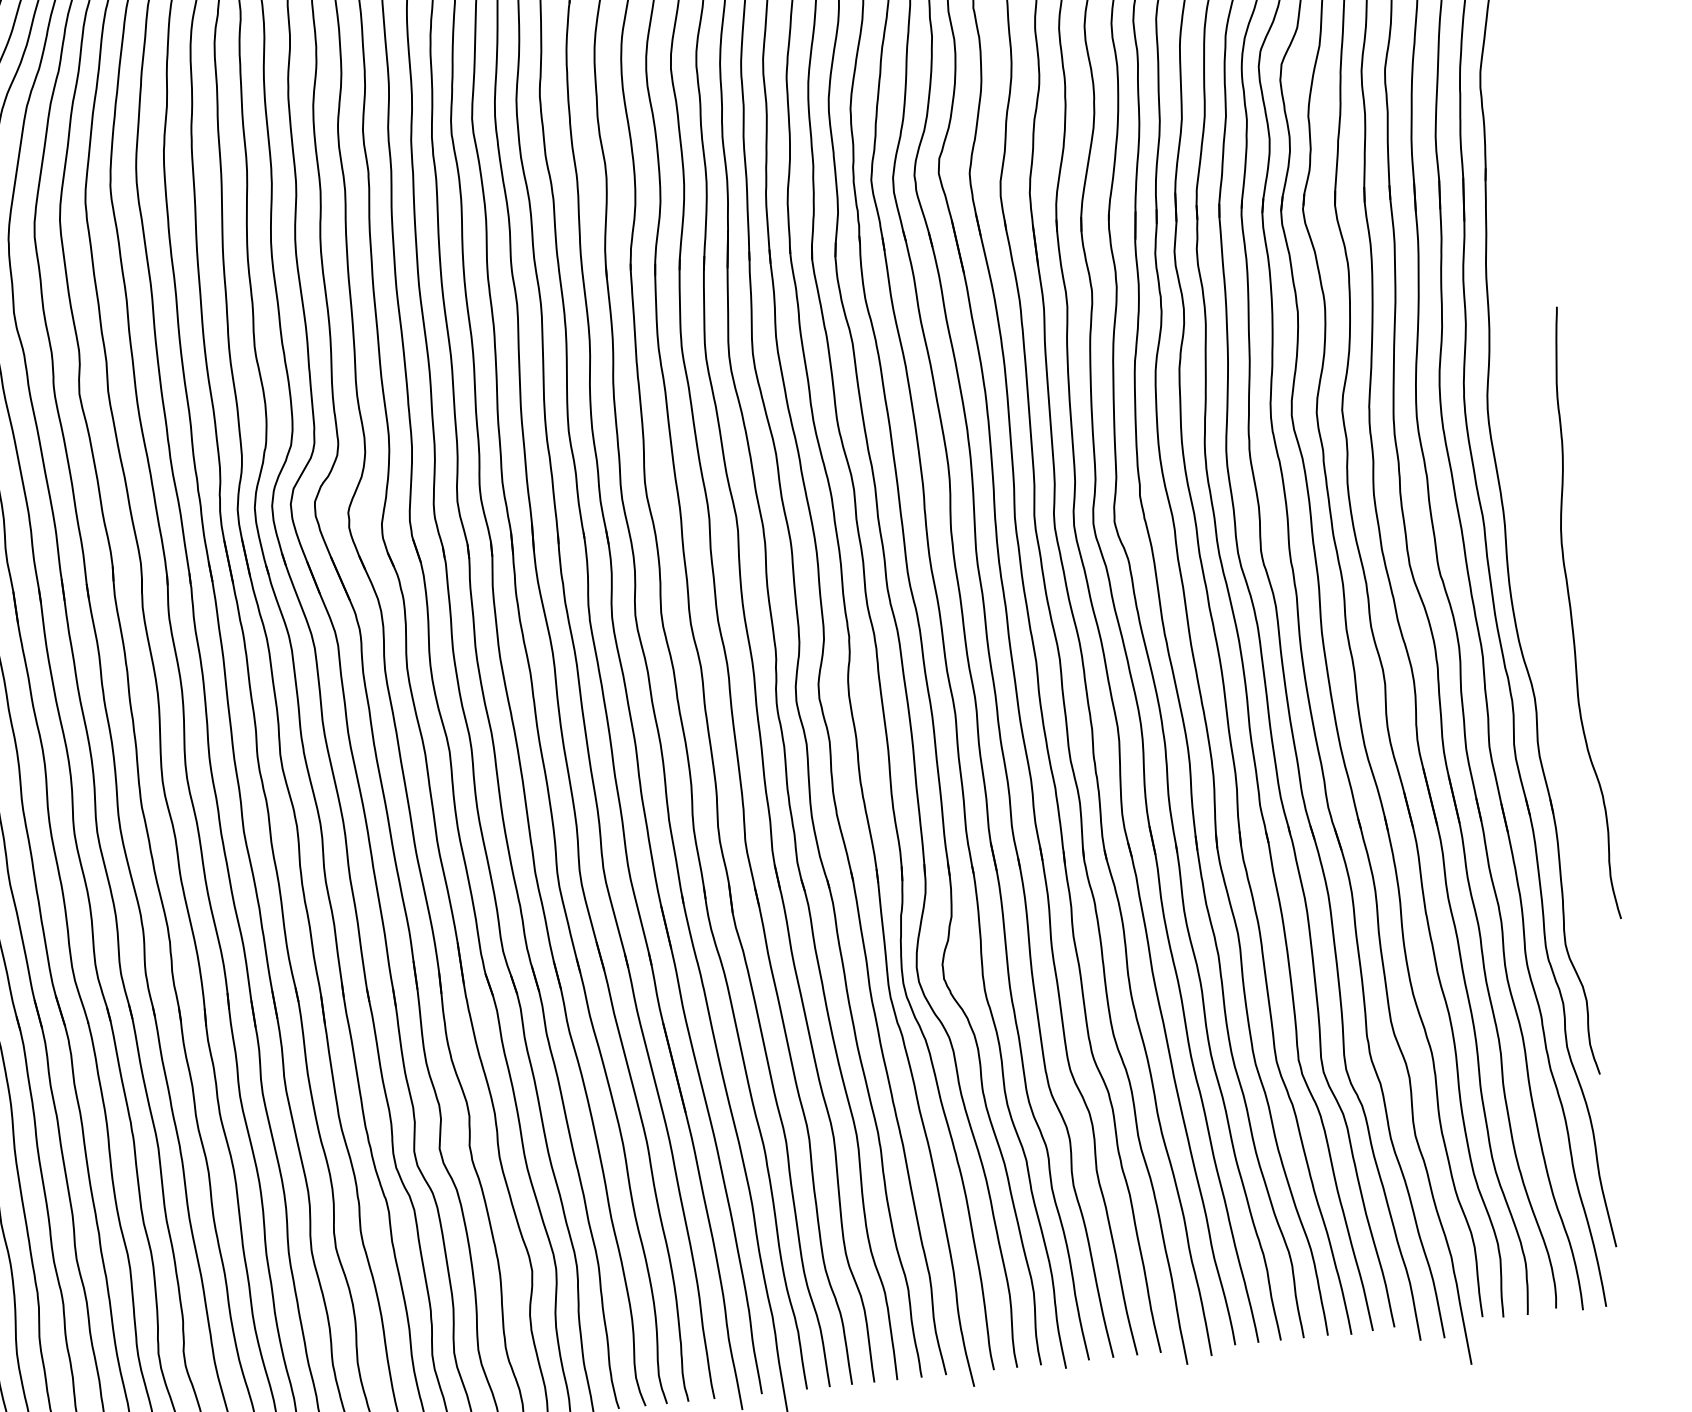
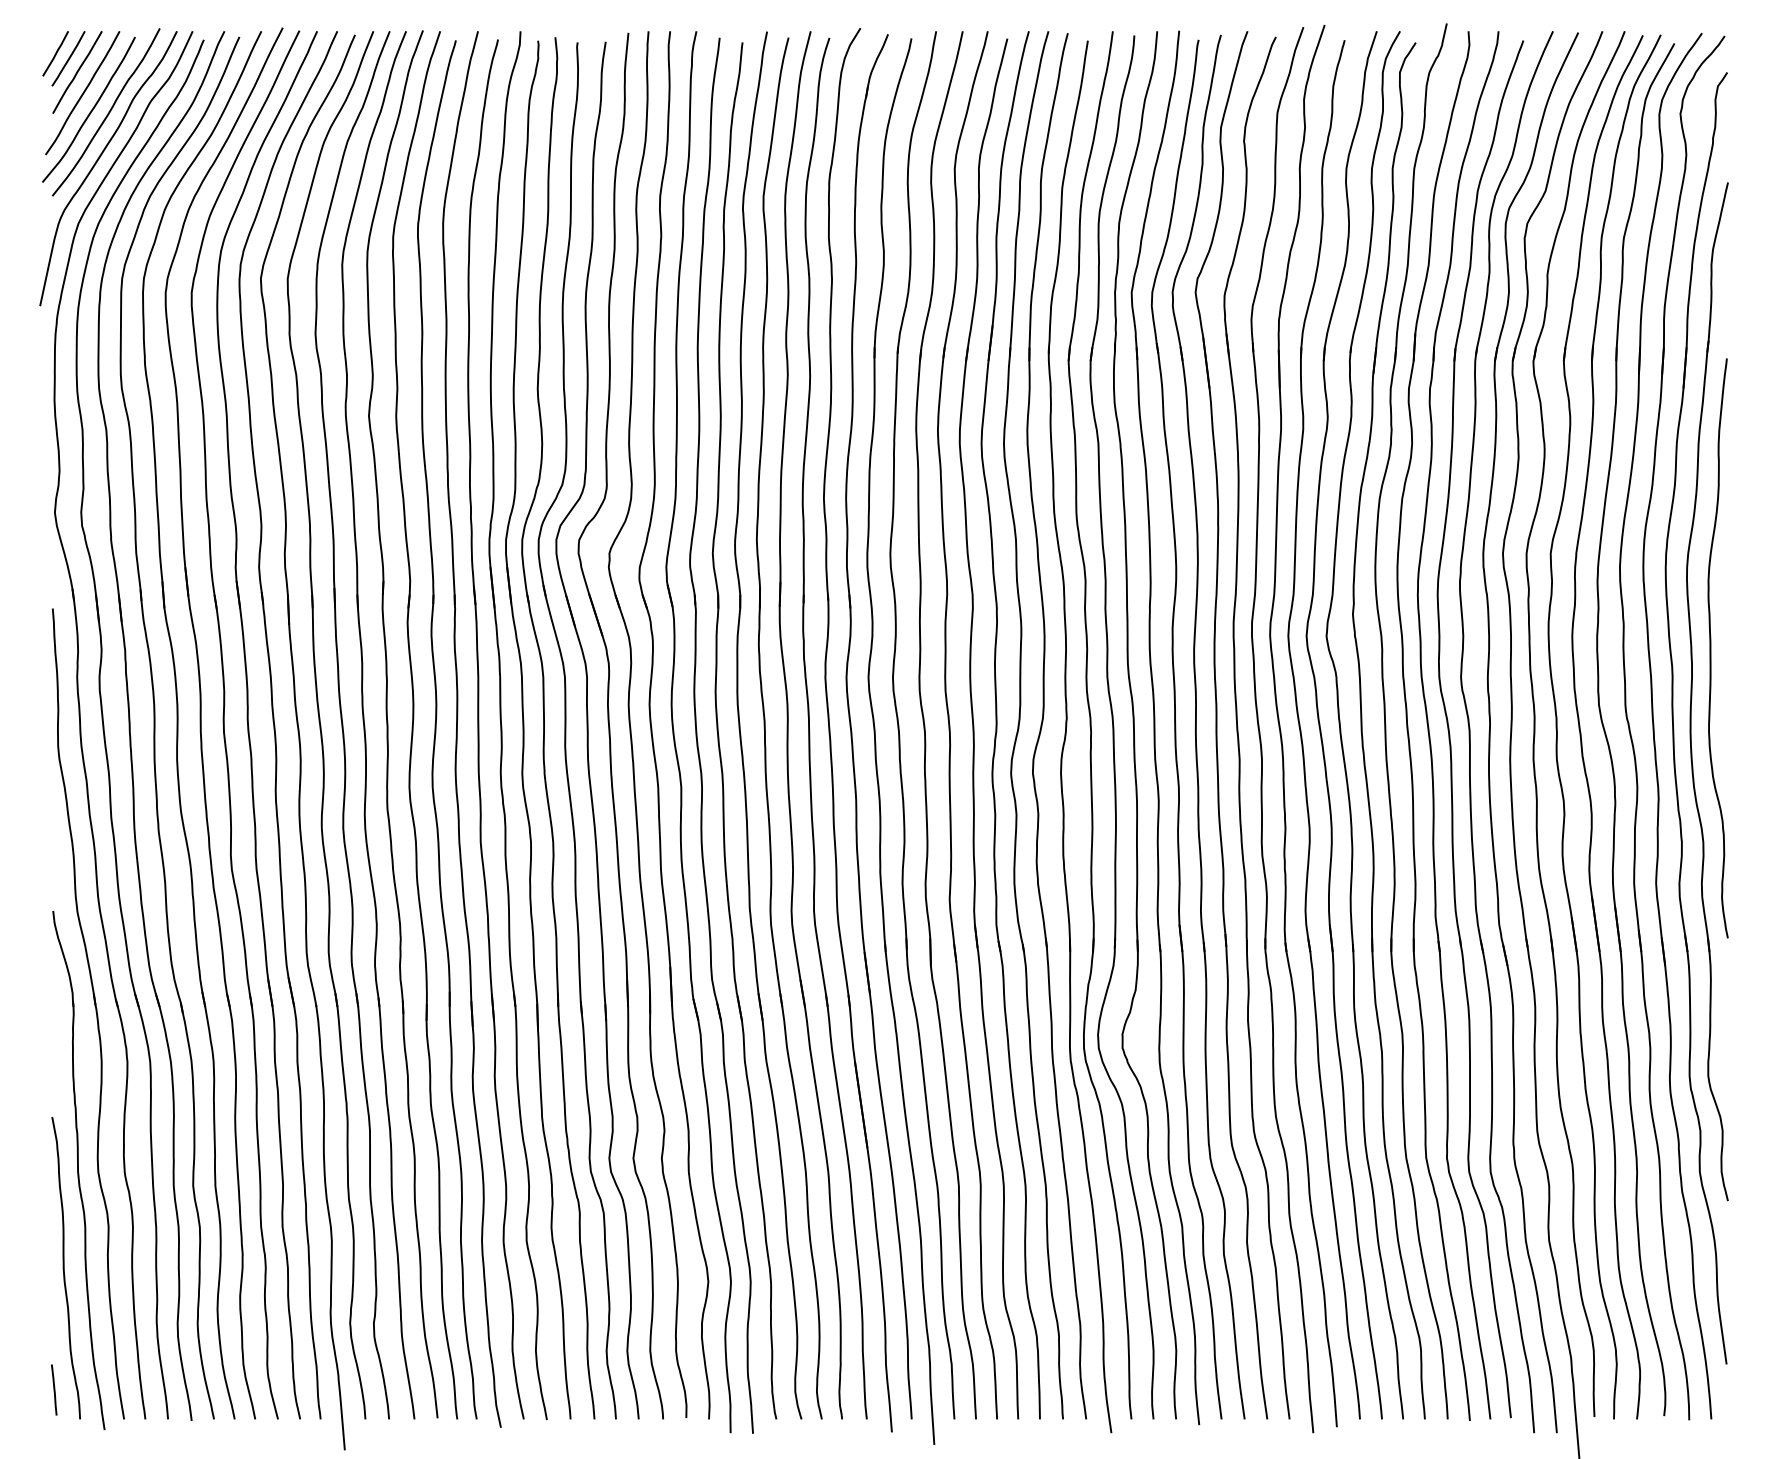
curve: (1572, 614) -> (1711, 648), moved

